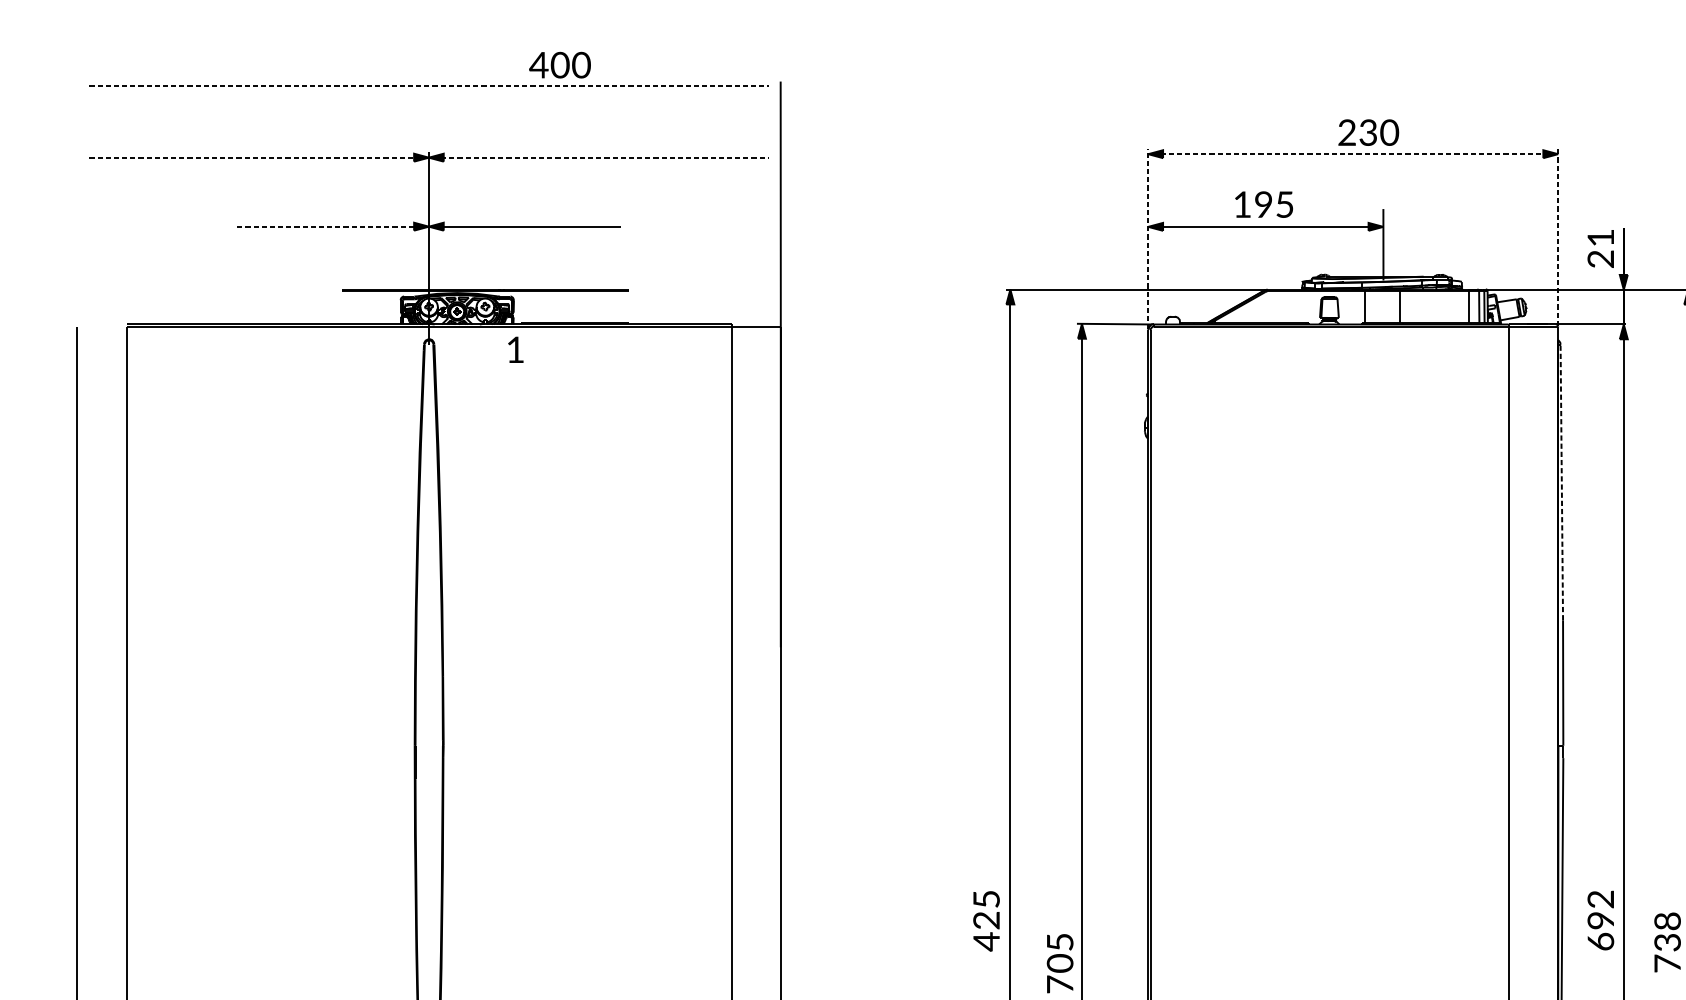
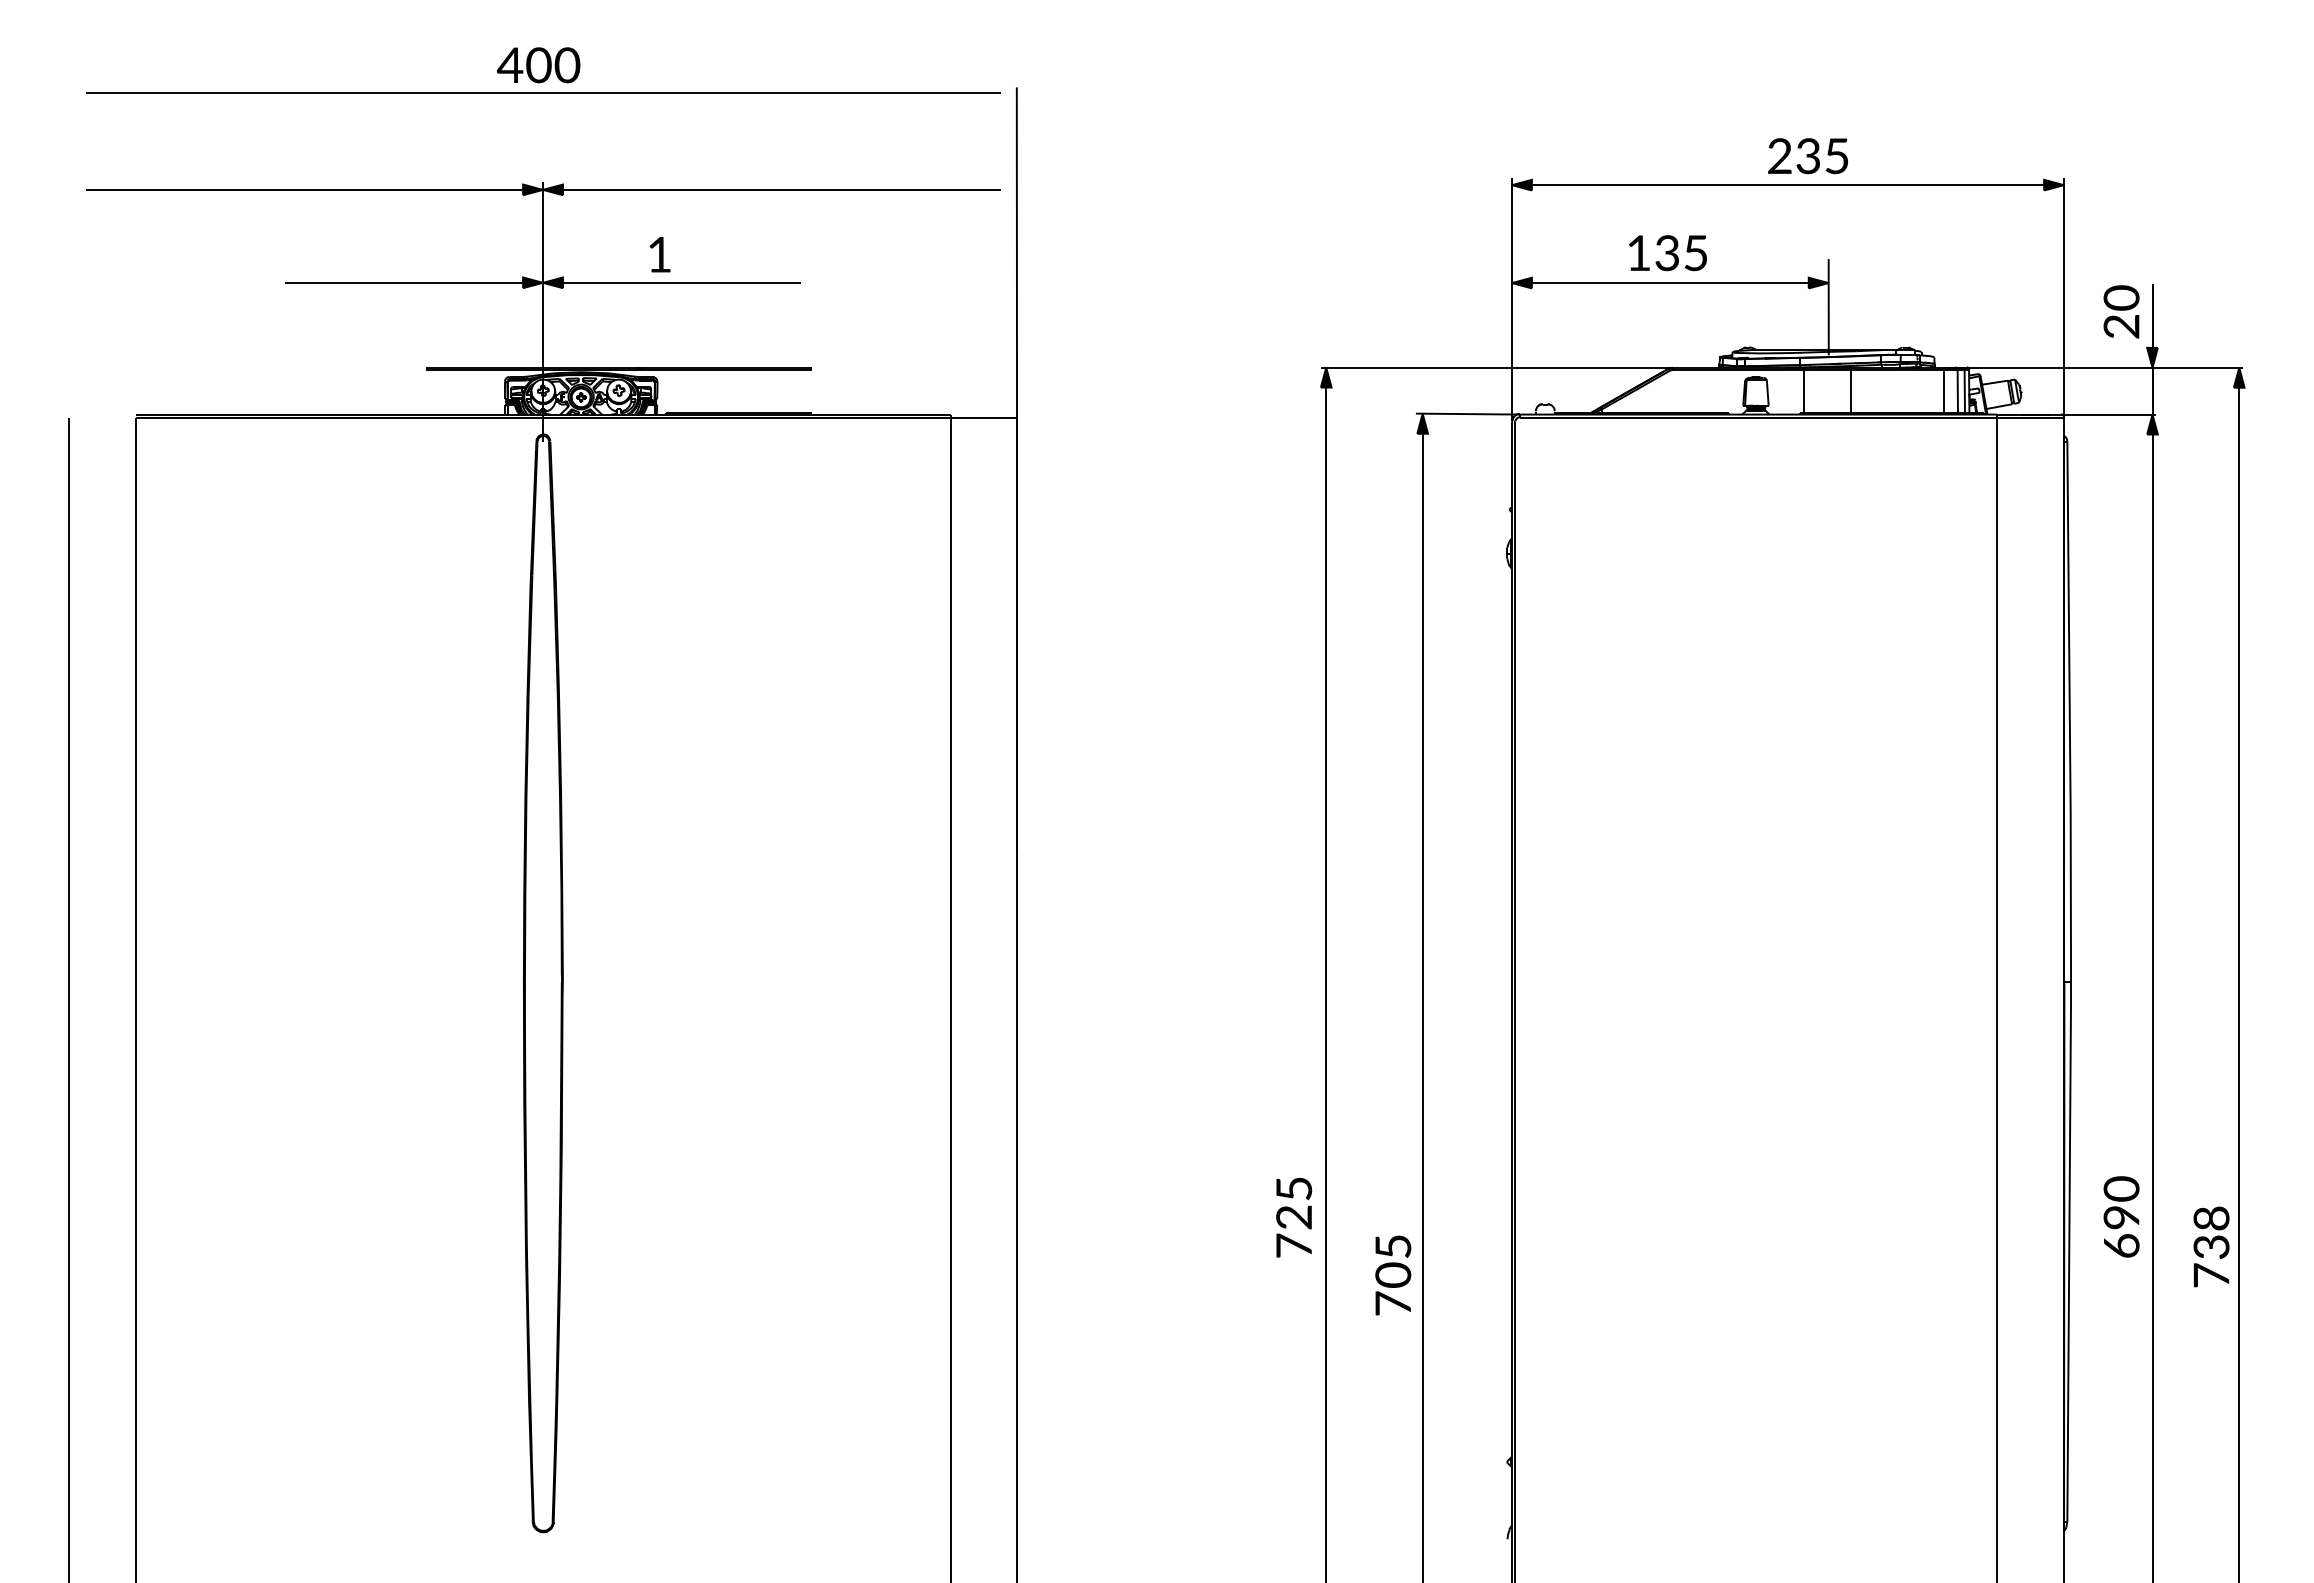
text: (559, 65) -> (538, 65), moved
line: (429, 86) -> (543, 93), dashed -> solid
text: (1389, 132) -> (1836, 156), 230 -> 235
line: (1353, 154) -> (1788, 185), dashed -> solid
line: (253, 157) -> (306, 189), dashed -> solid
line: (604, 157) -> (779, 189), dashed -> solid
text: (1262, 204) -> (1666, 253), 195 -> 135
line: (326, 226) -> (405, 282), dashed -> solid
text: (1600, 237) -> (2121, 297), 21 -> 20
line: (1558, 238) -> (2064, 298), dashed -> solid
line: (1147, 239) -> (1511, 299), dashed -> solid
text: (515, 349) -> (659, 254), moved
line: (1562, 482) -> (2069, 627), dashed -> solid
text: (1600, 899) -> (2121, 1188), 692 -> 690
text: (986, 942) -> (1293, 1246), 425 -> 725

